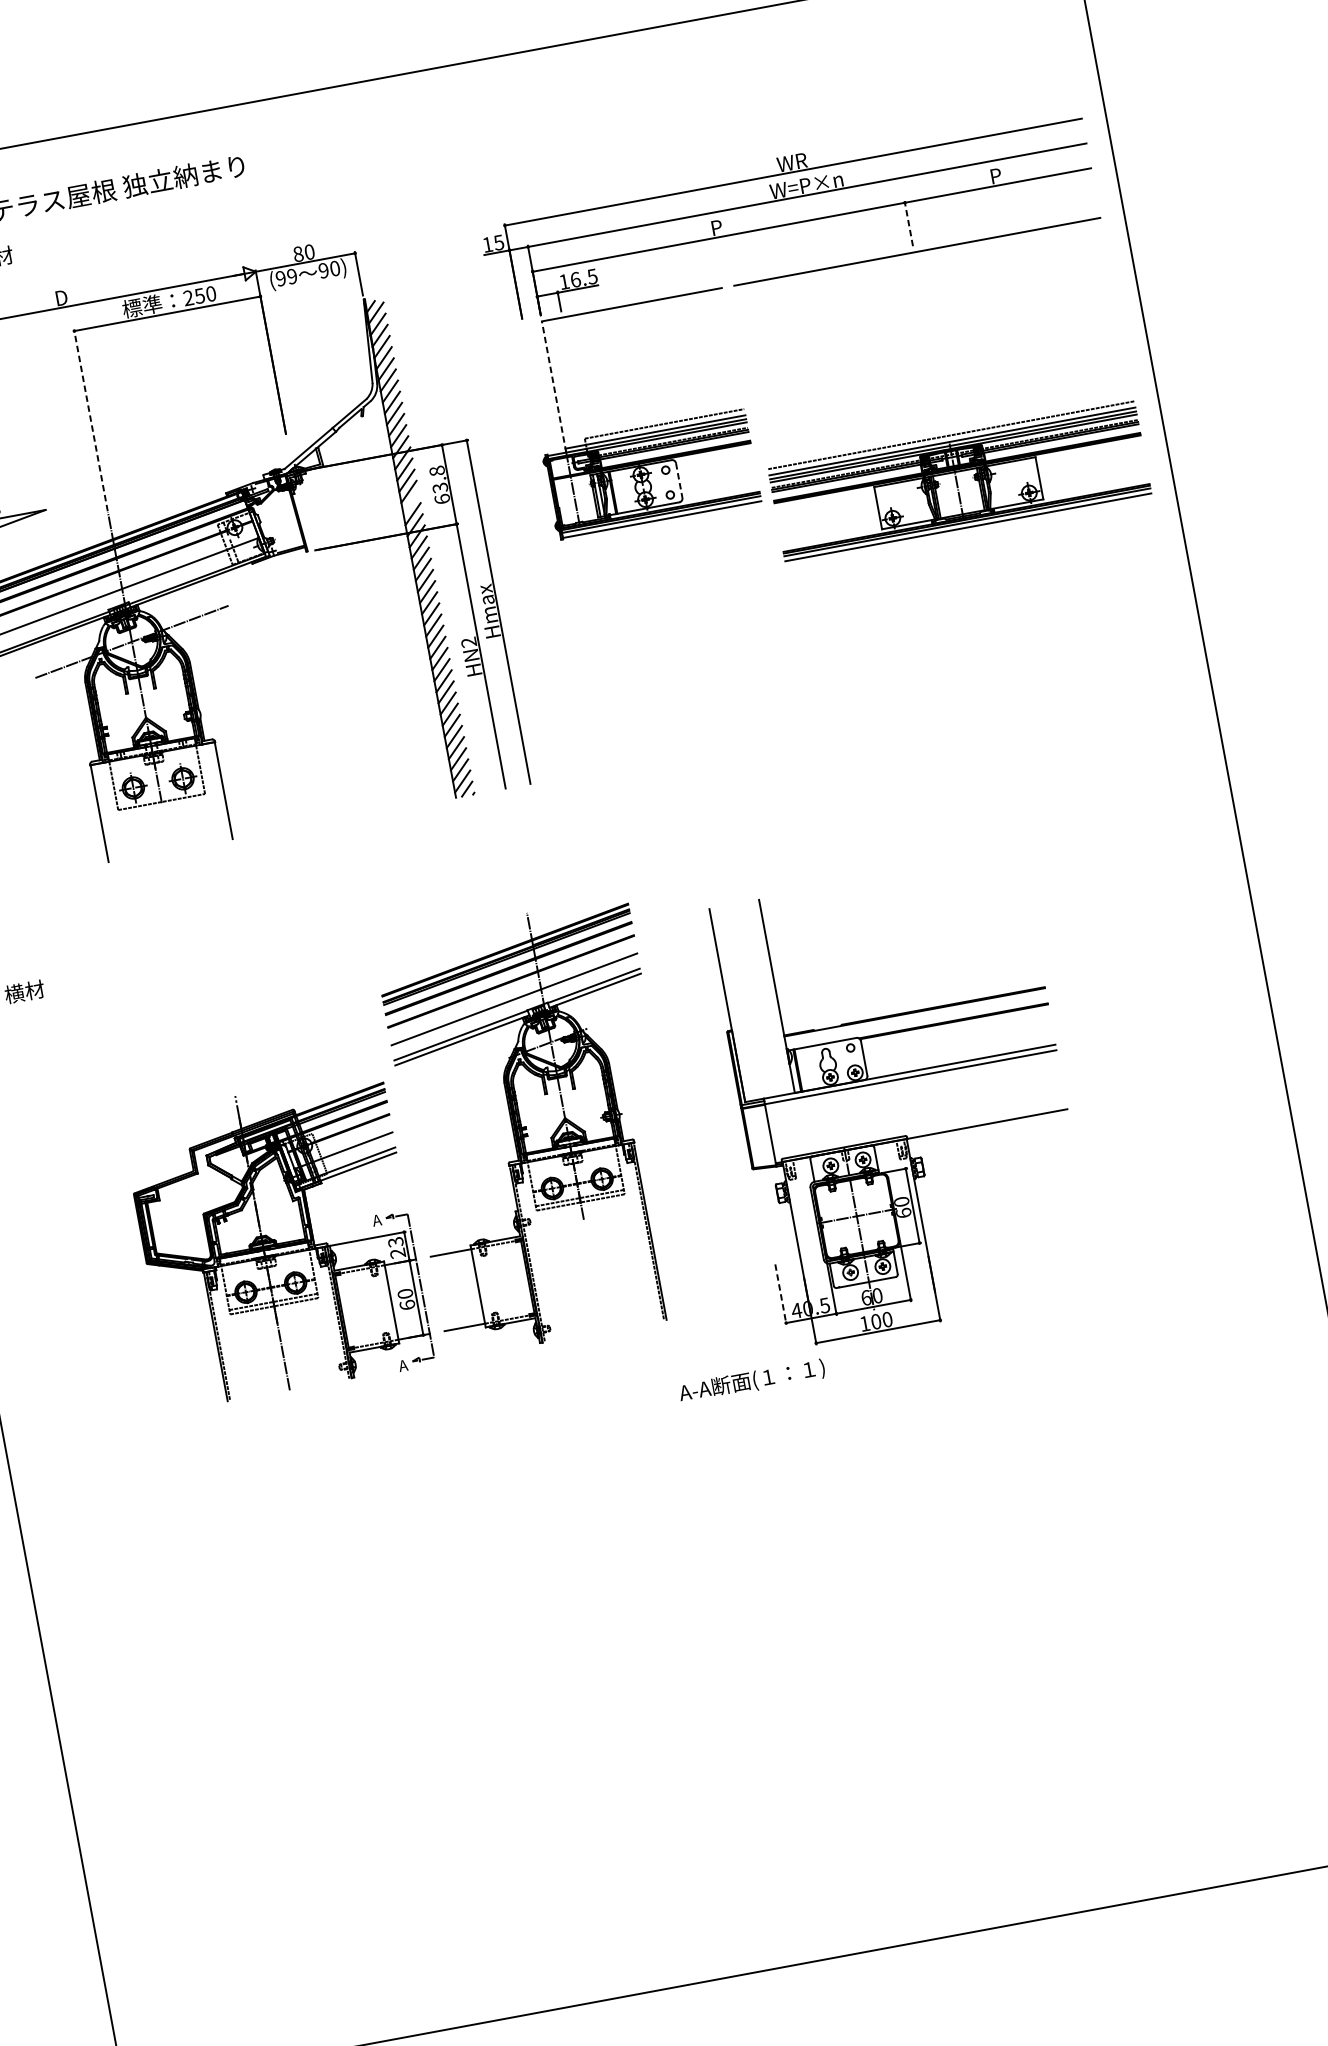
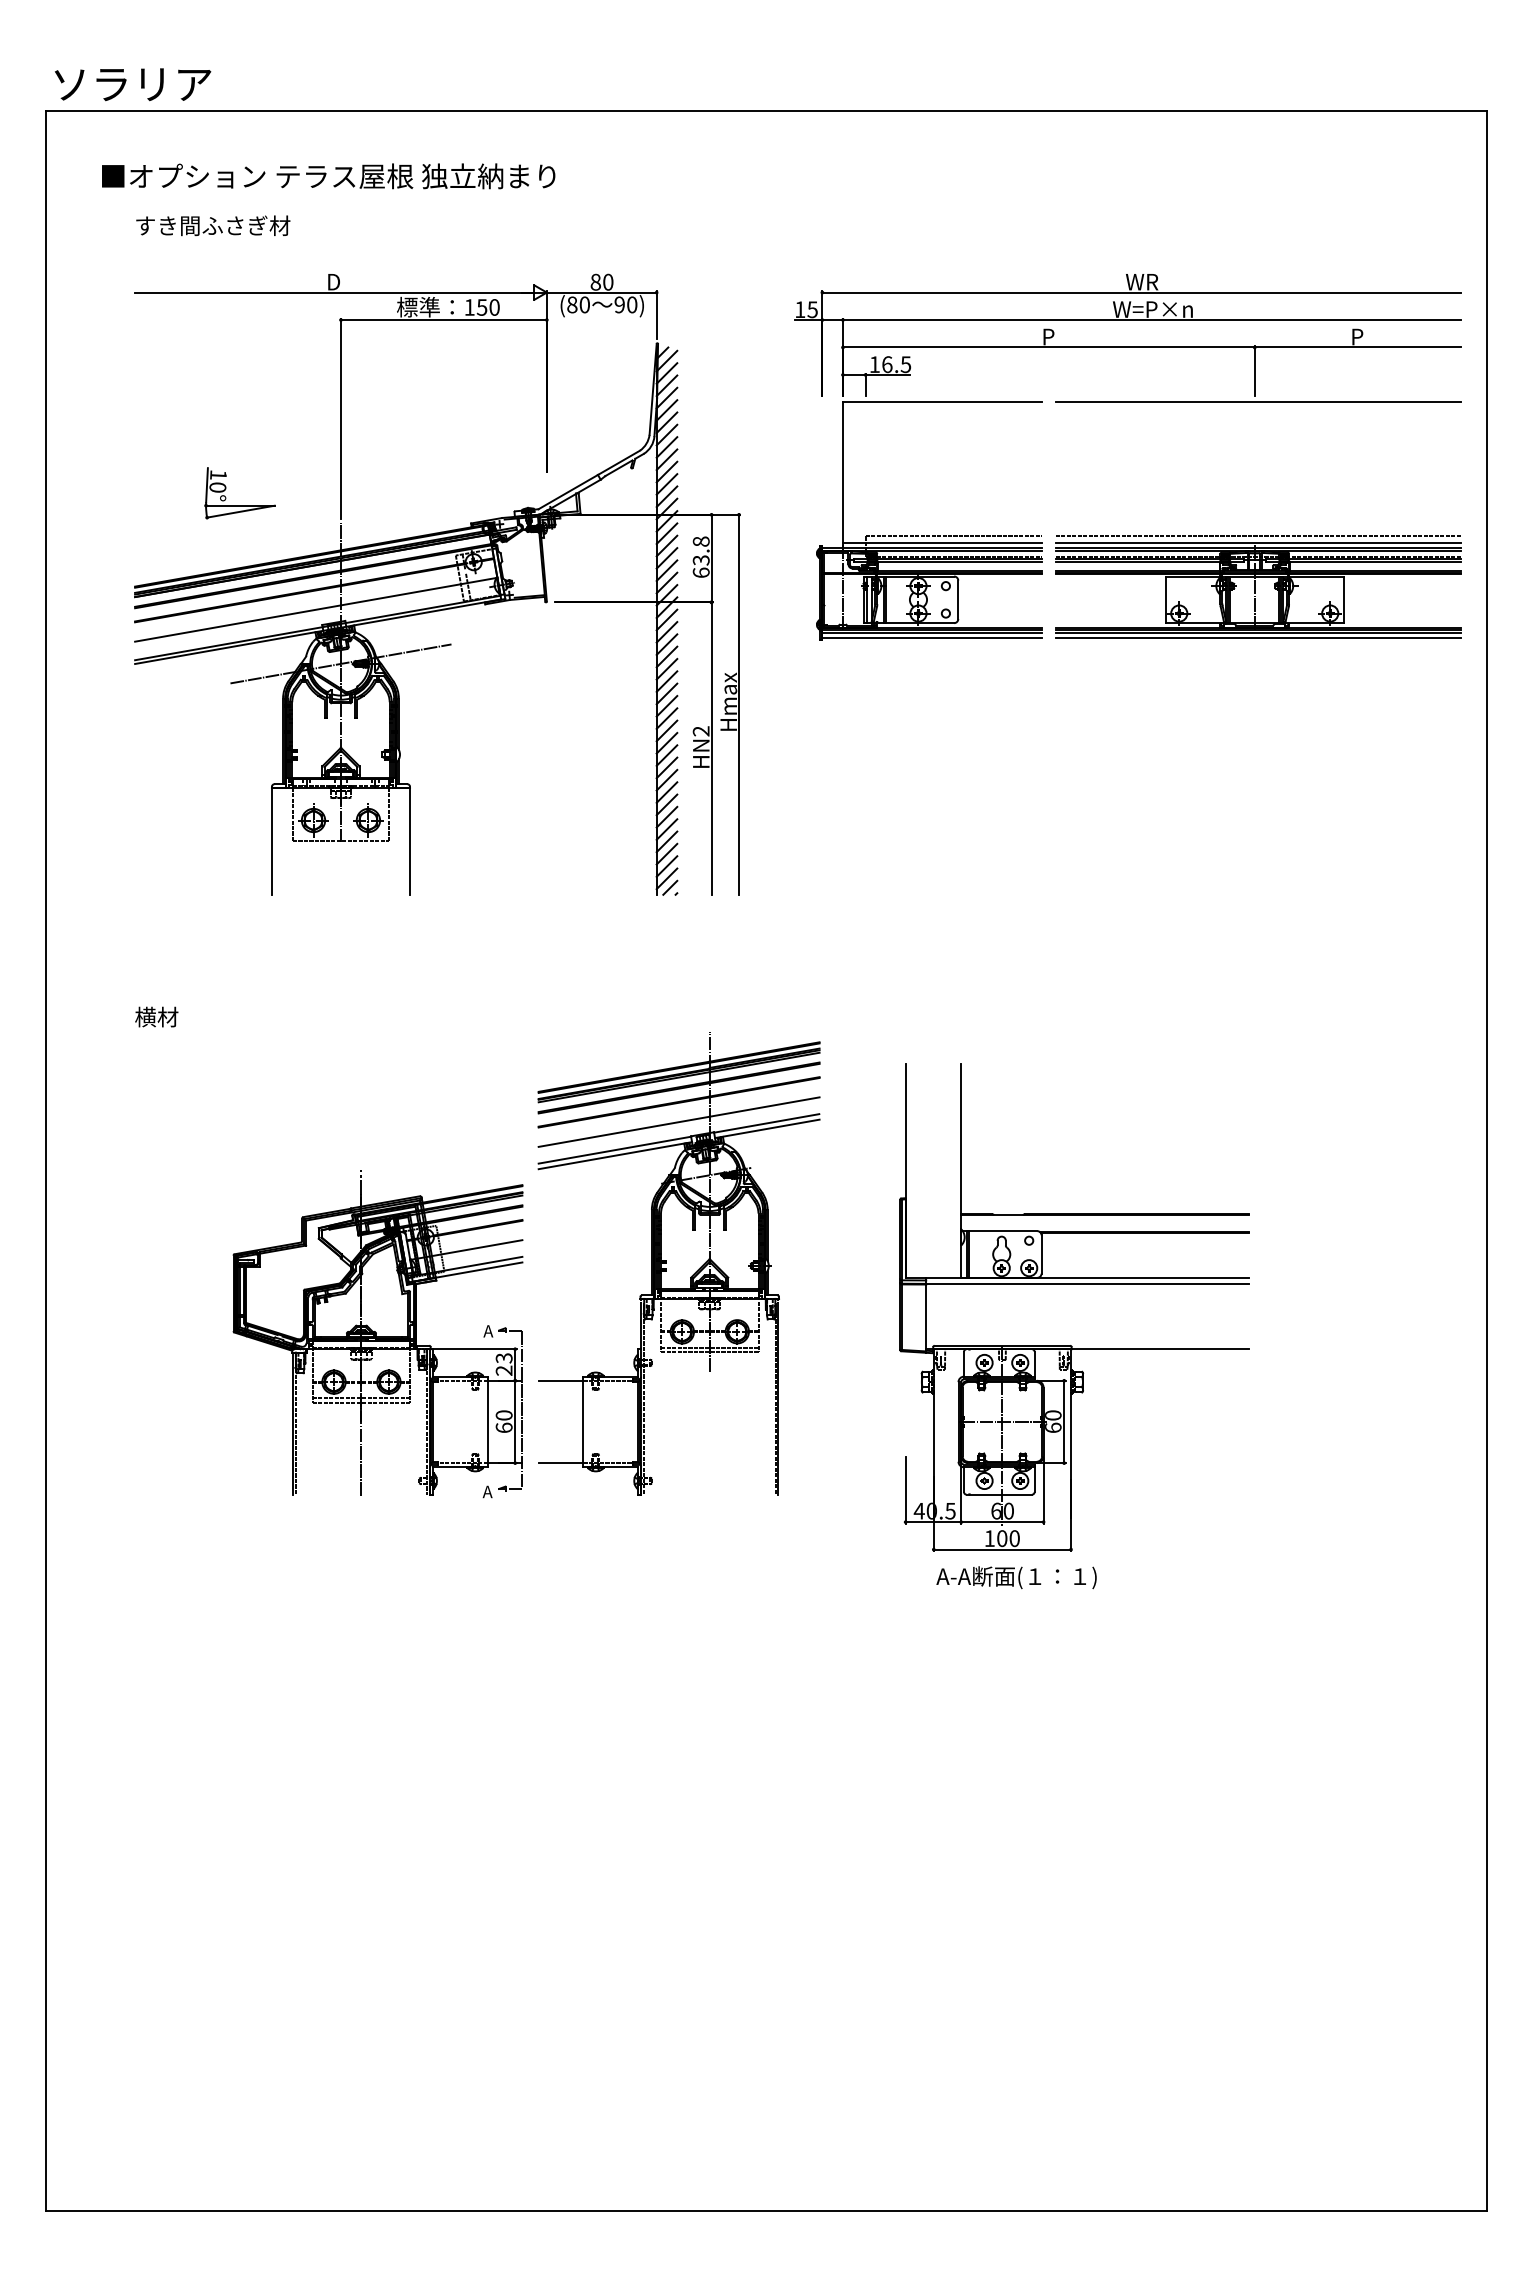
line: (908, 223) -> (1254, 370), dashed -> solid
text: (286, 277) -> (578, 304), (99 -> (80
text: (188, 298) -> (469, 307), 250 -> 150
line: (553, 386) -> (842, 474), dashed -> solid
line: (90, 420) -> (340, 418), dashed -> solid
part: (959, 480) -> (1258, 586), moved
line: (679, 481) -> (958, 600), dashed -> solid
line: (410, 502) -> (666, 570), added
line: (780, 1294) -> (905, 1490), dashed -> solid
text: (751, 1381) -> (1016, 1577), moved

